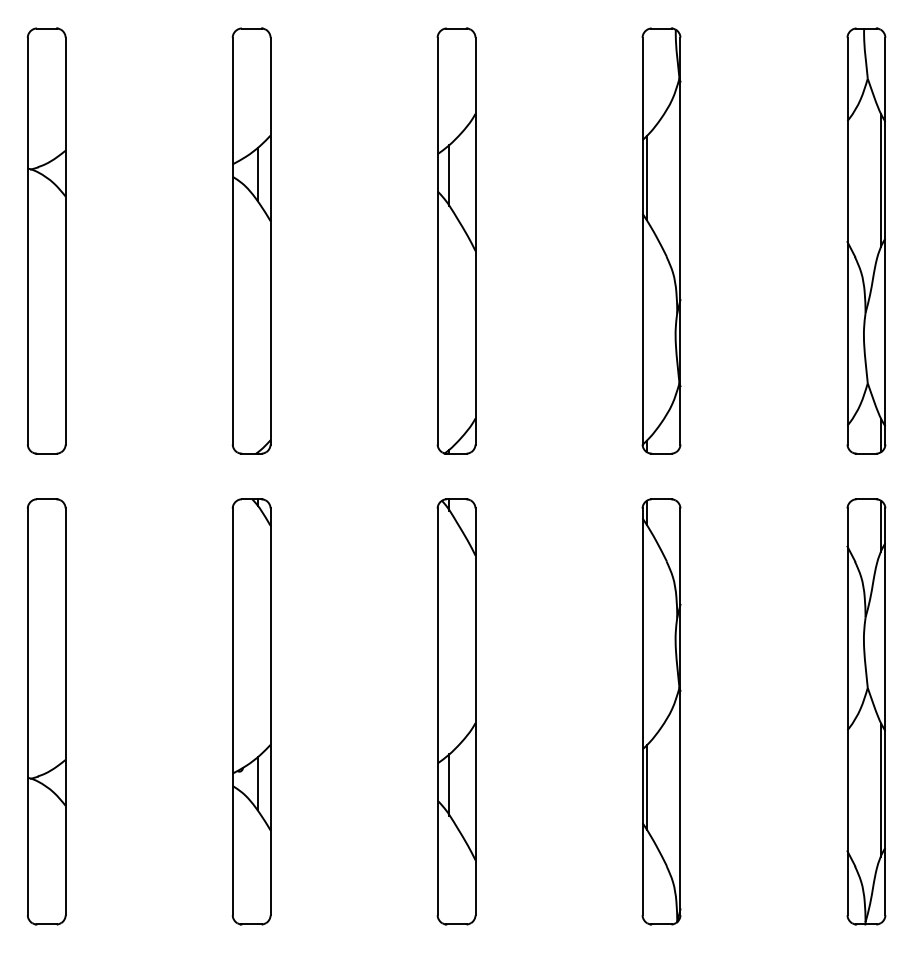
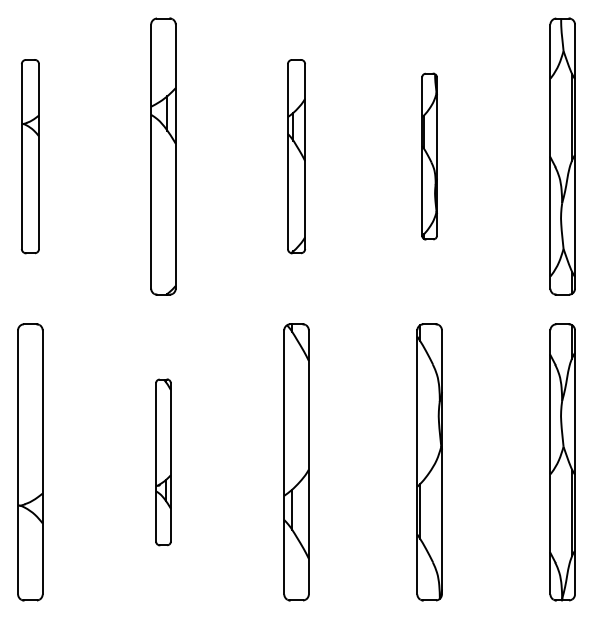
part: (46, 240) -> (30, 156), size x0.7
part: (456, 240) -> (296, 156), size x0.7
part: (661, 240) -> (429, 156), size x0.6
part: (251, 712) -> (163, 462), size x0.6

